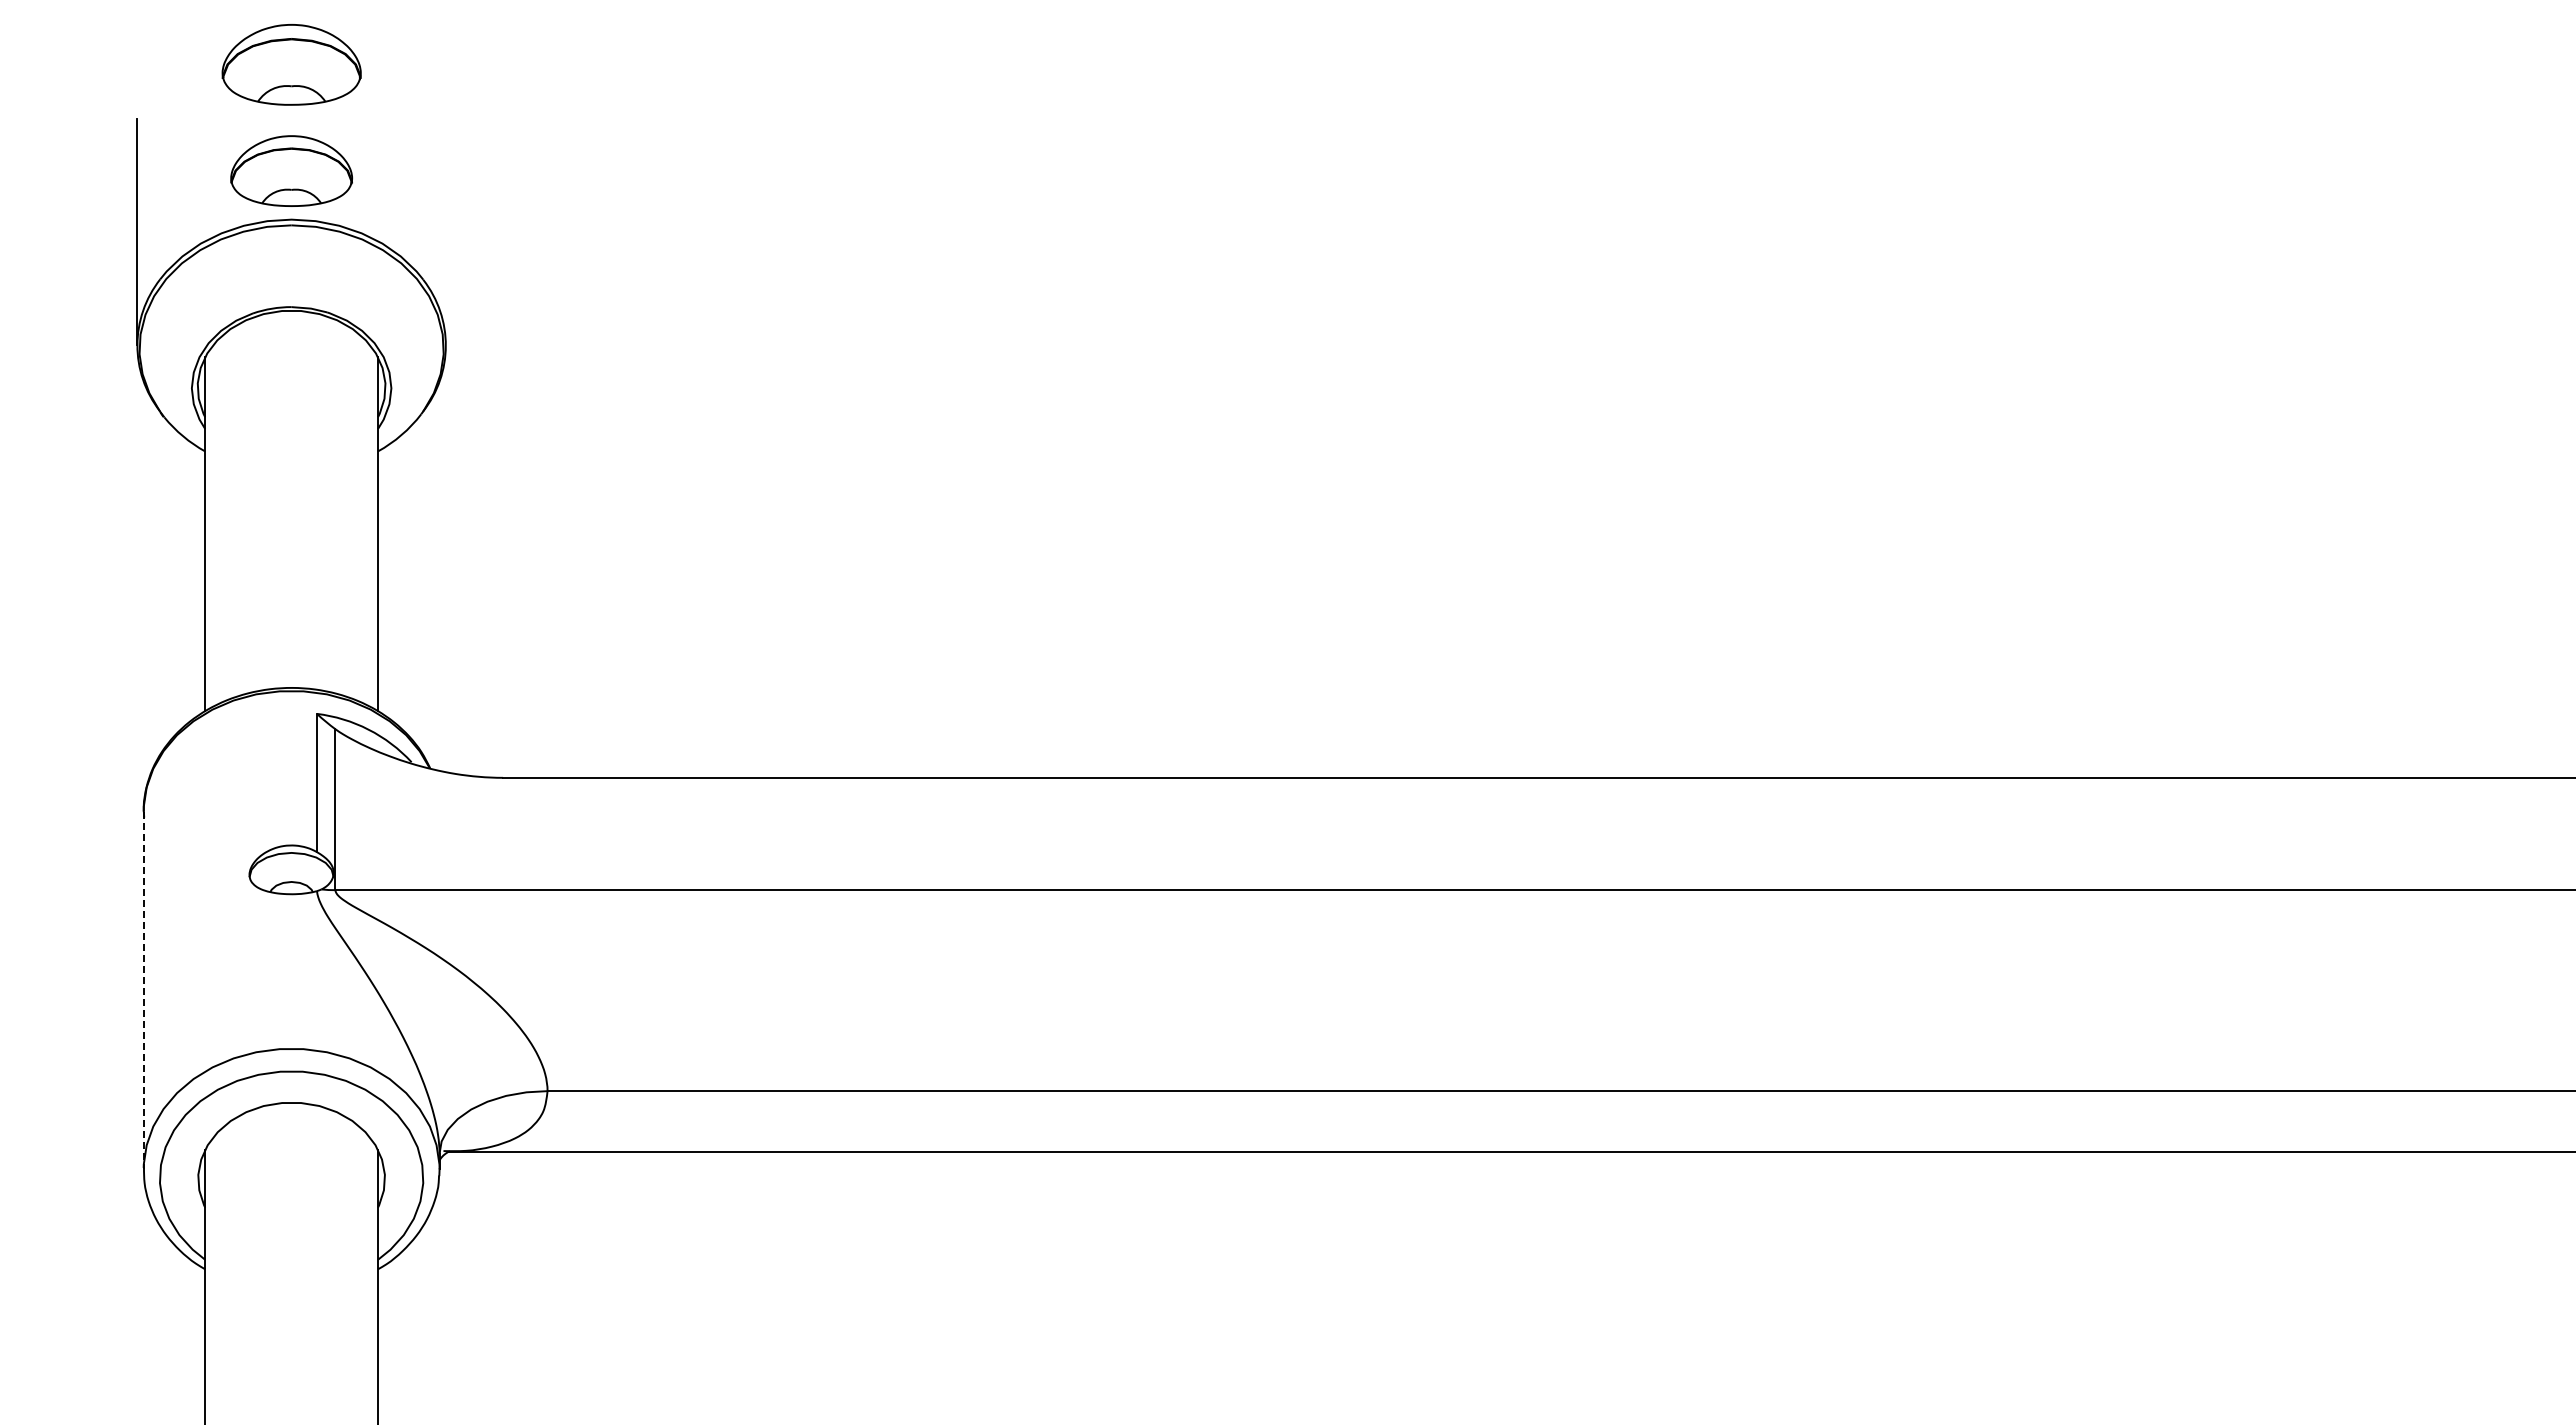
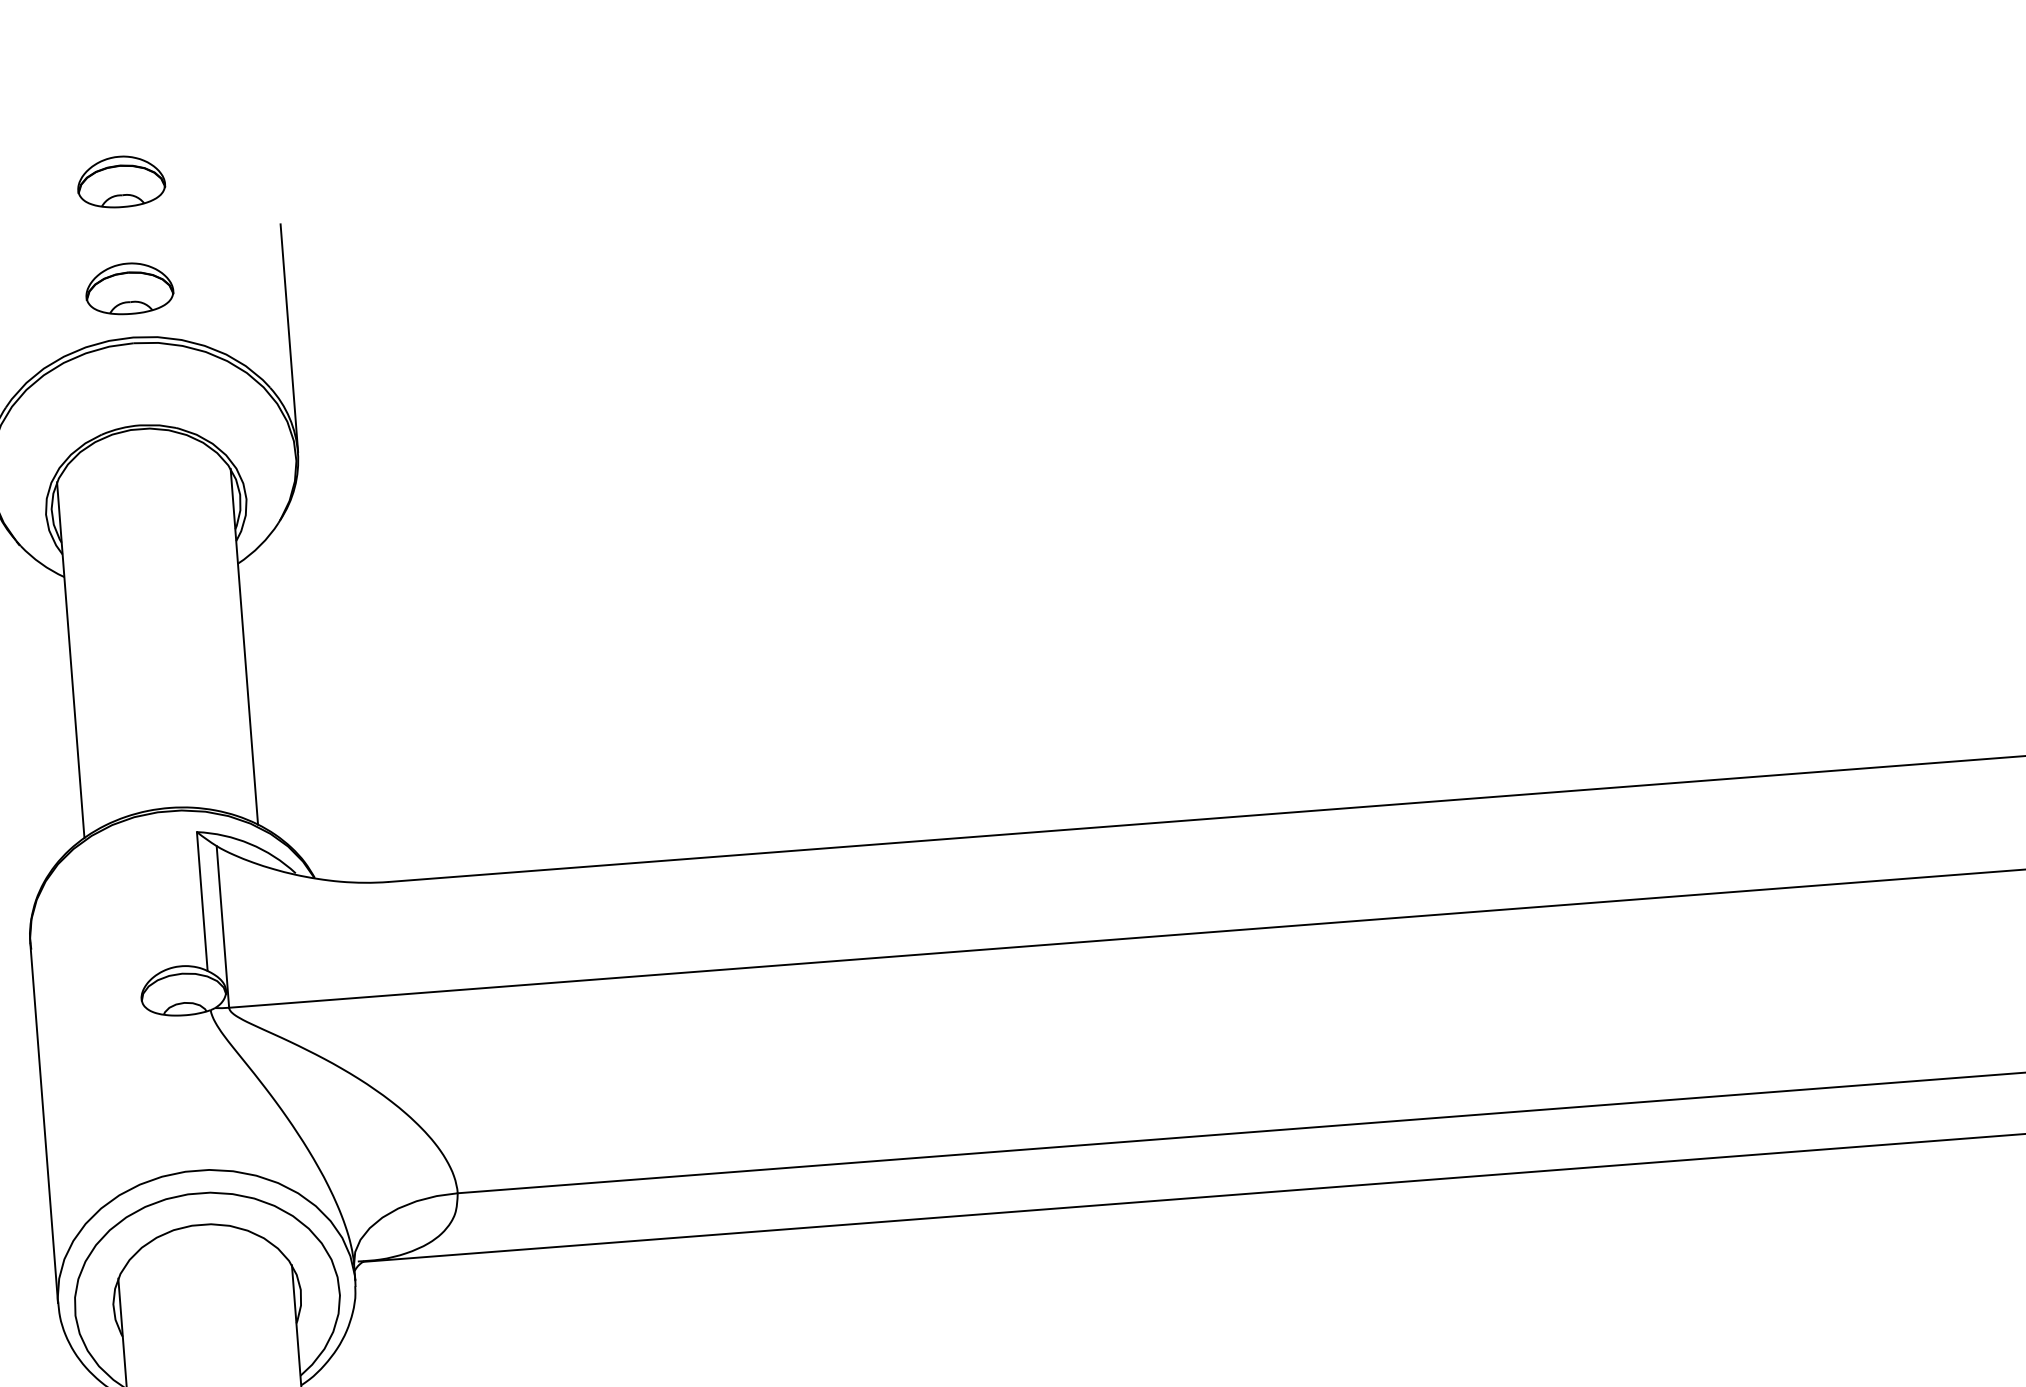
part: (291, 64) -> (121, 181), size x0.62
part: (291, 170) -> (129, 288), size x0.71
line: (446, 231) -> (289, 337), added
line: (143, 990) -> (44, 1123), dashed -> solid

